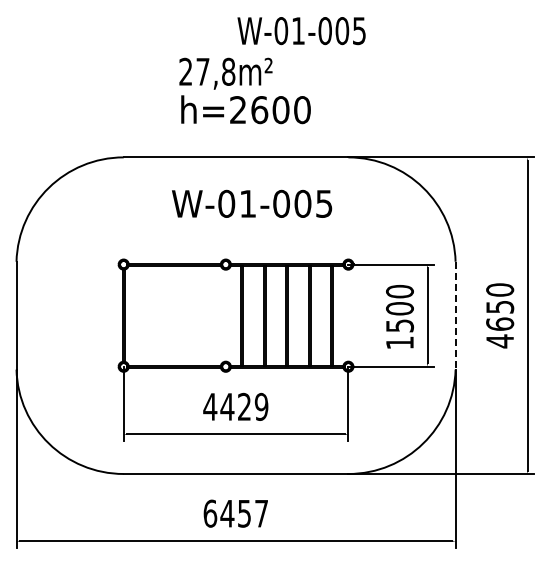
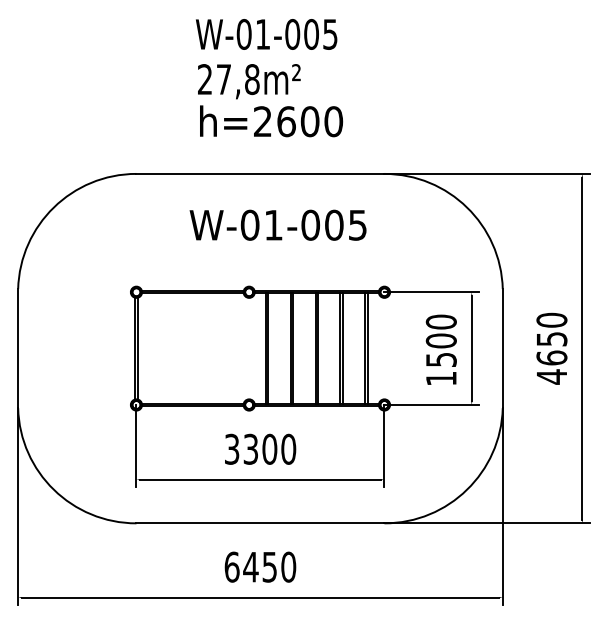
text: (301, 31) -> (266, 34), moved
line: (455, 315) -> (502, 348), dashed -> solid
text: (235, 406) -> (259, 448), 4429 -> 3300
text: (261, 513) -> (288, 566), 6457 -> 6450

